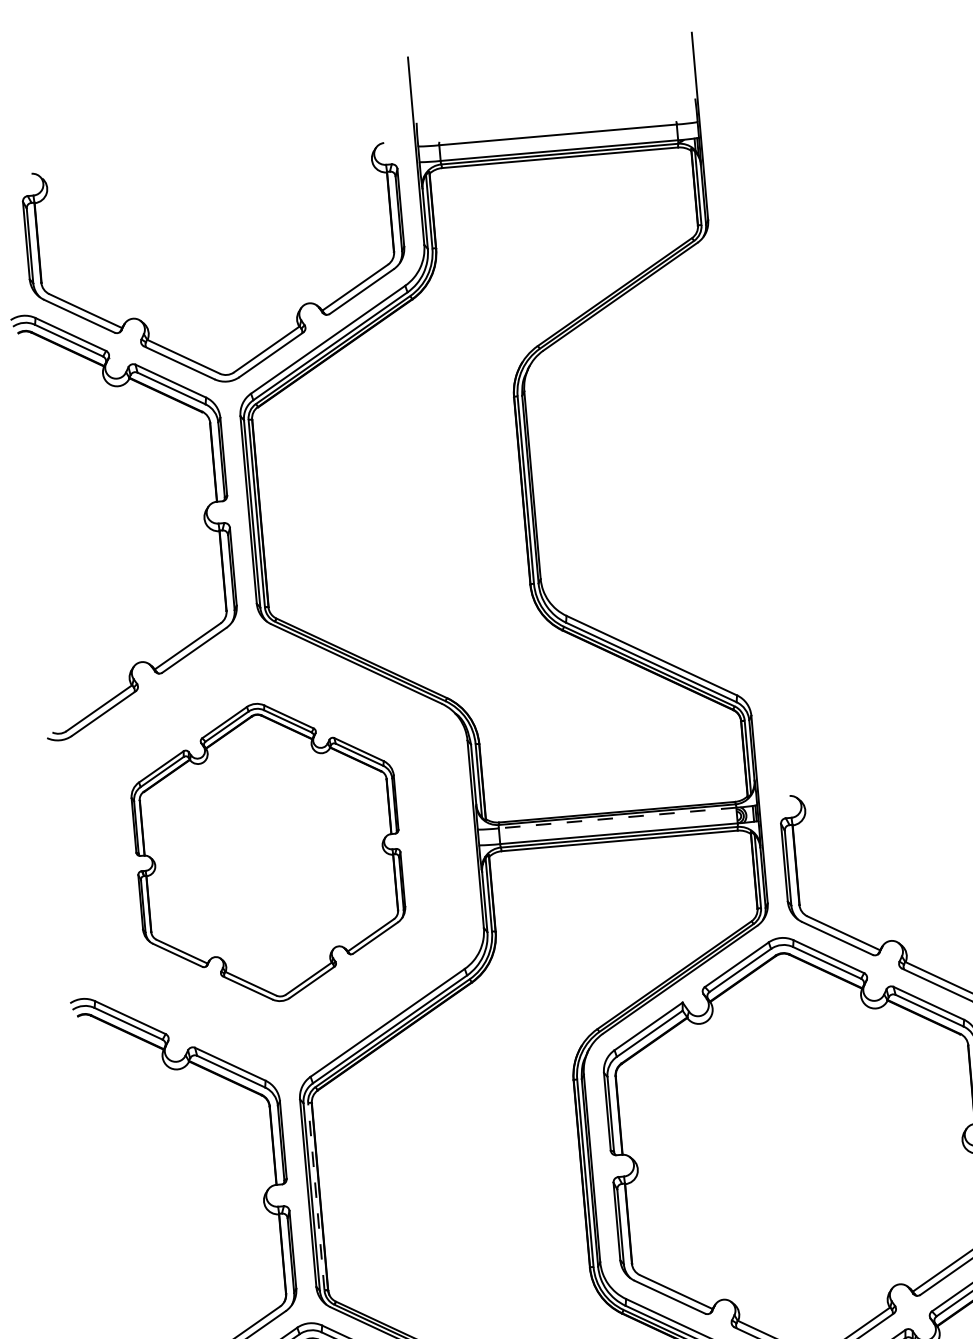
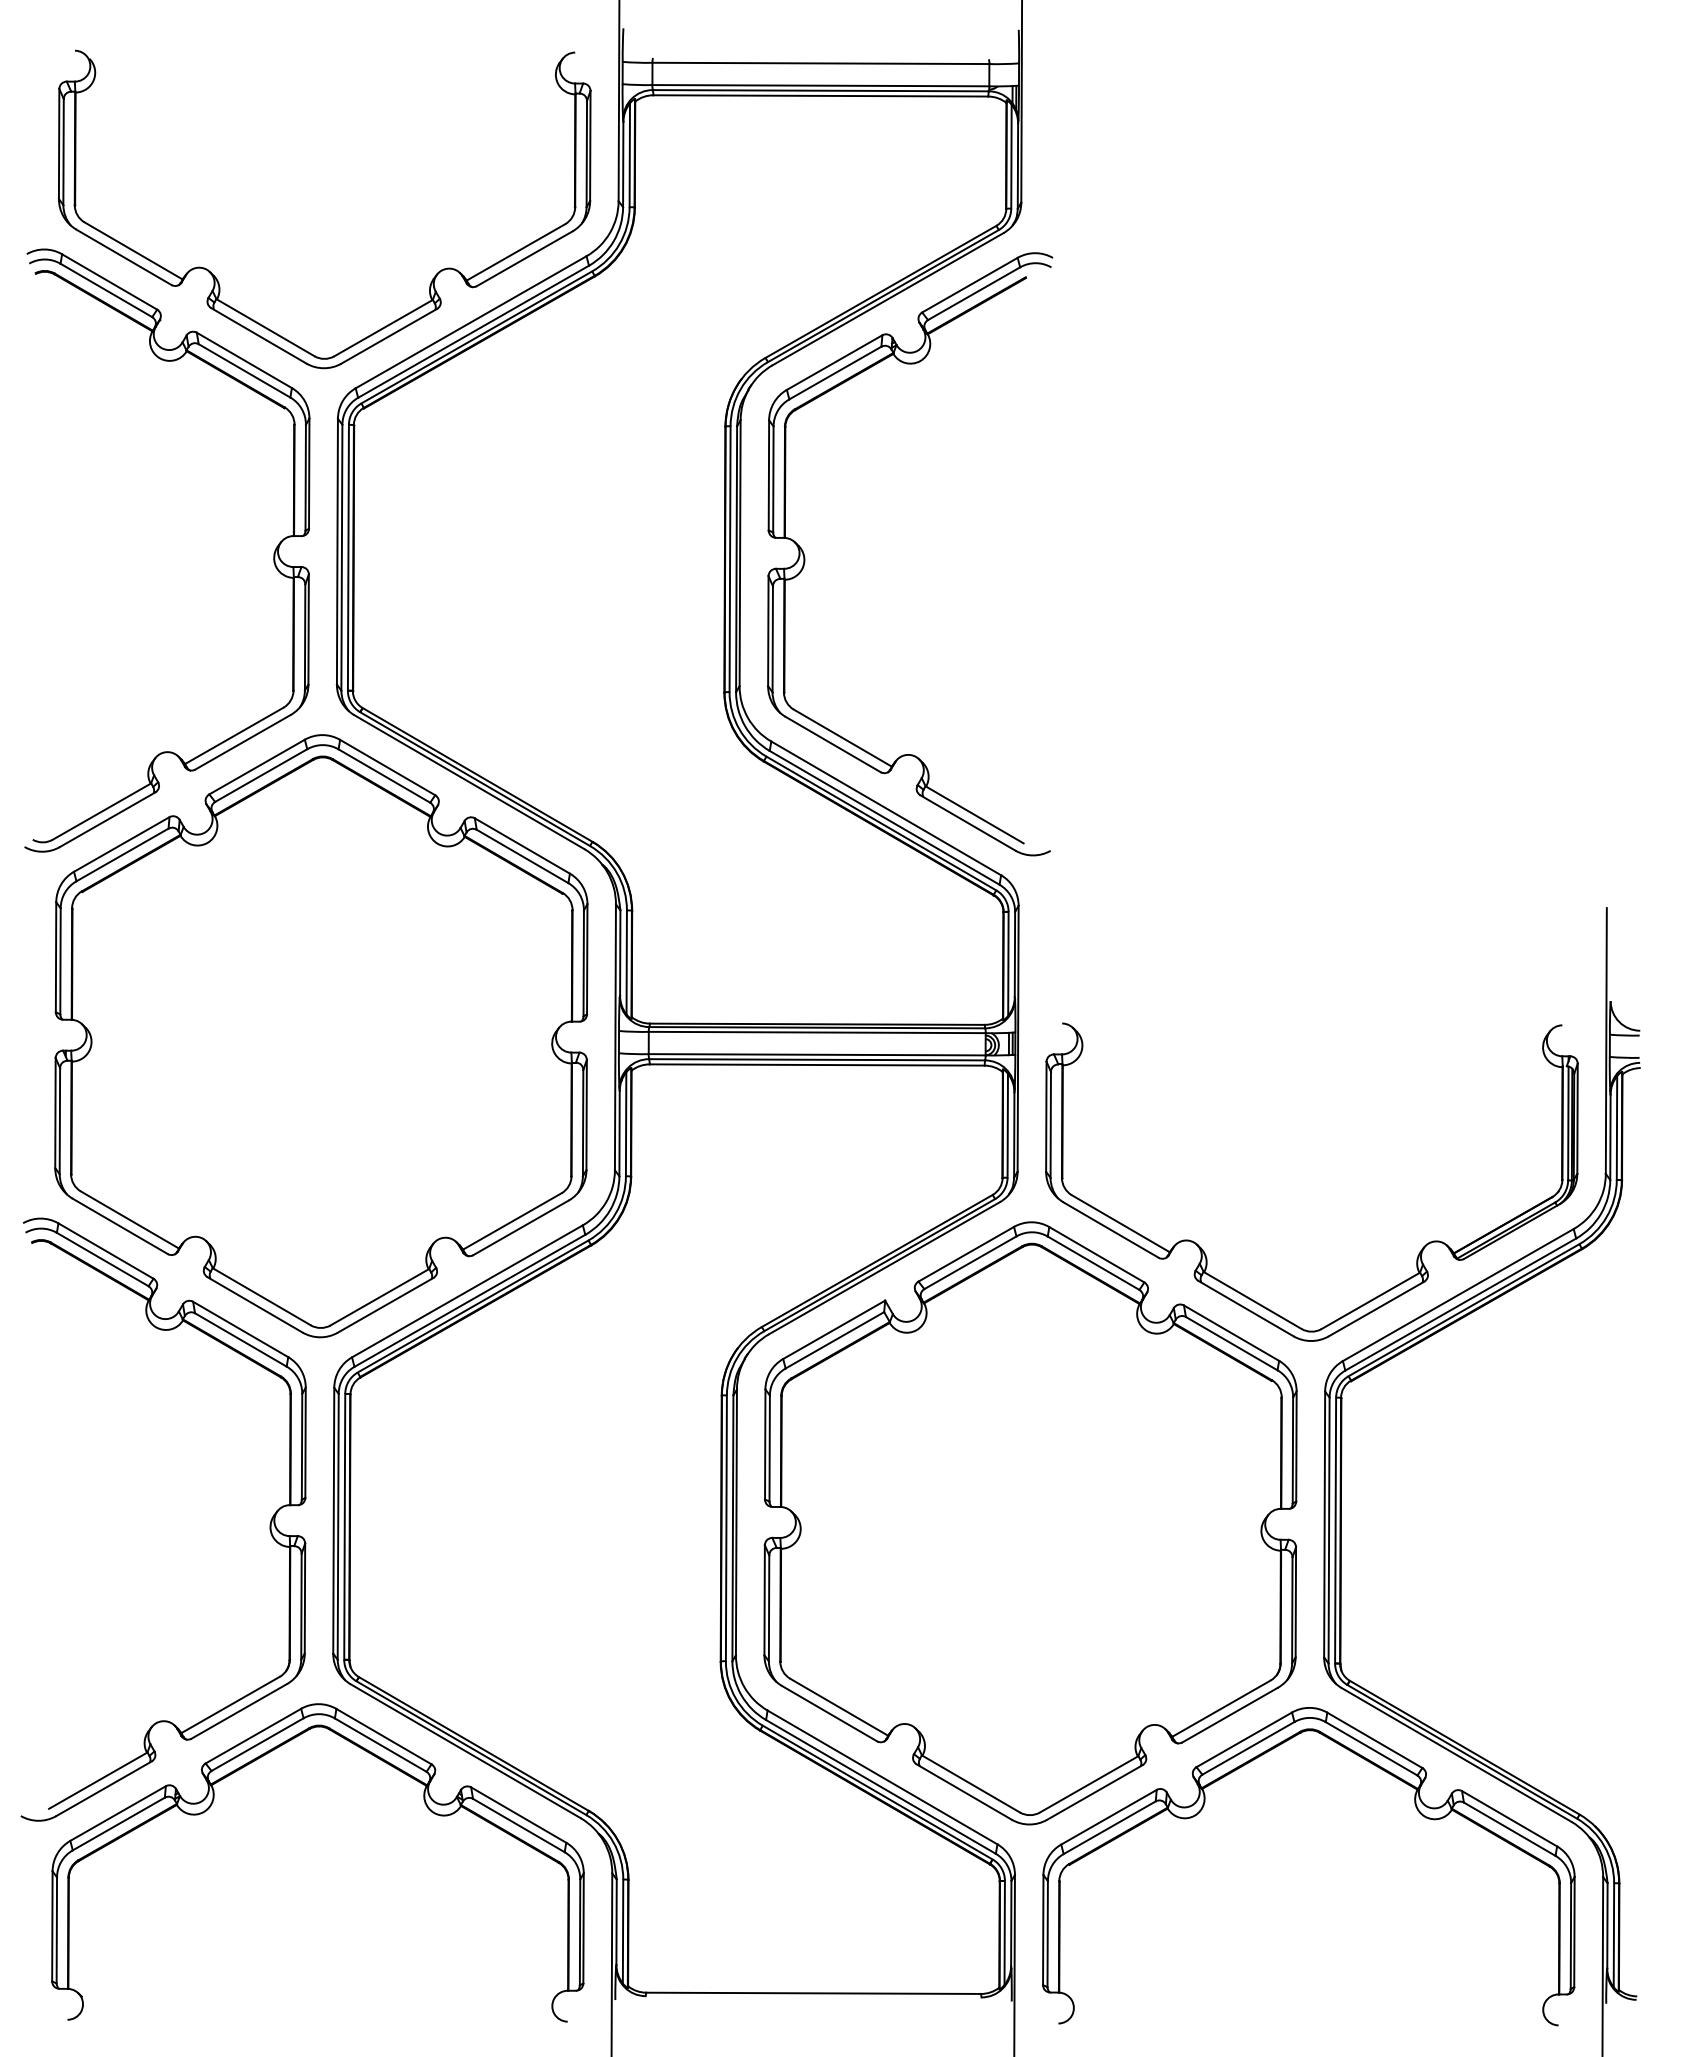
part: (578, 484) -> (805, 557), added
line: (617, 818) -> (816, 1032), dashed -> solid
part: (268, 852) -> (321, 1036), size x1.43
line: (316, 1196) -> (344, 1526), dashed -> solid

